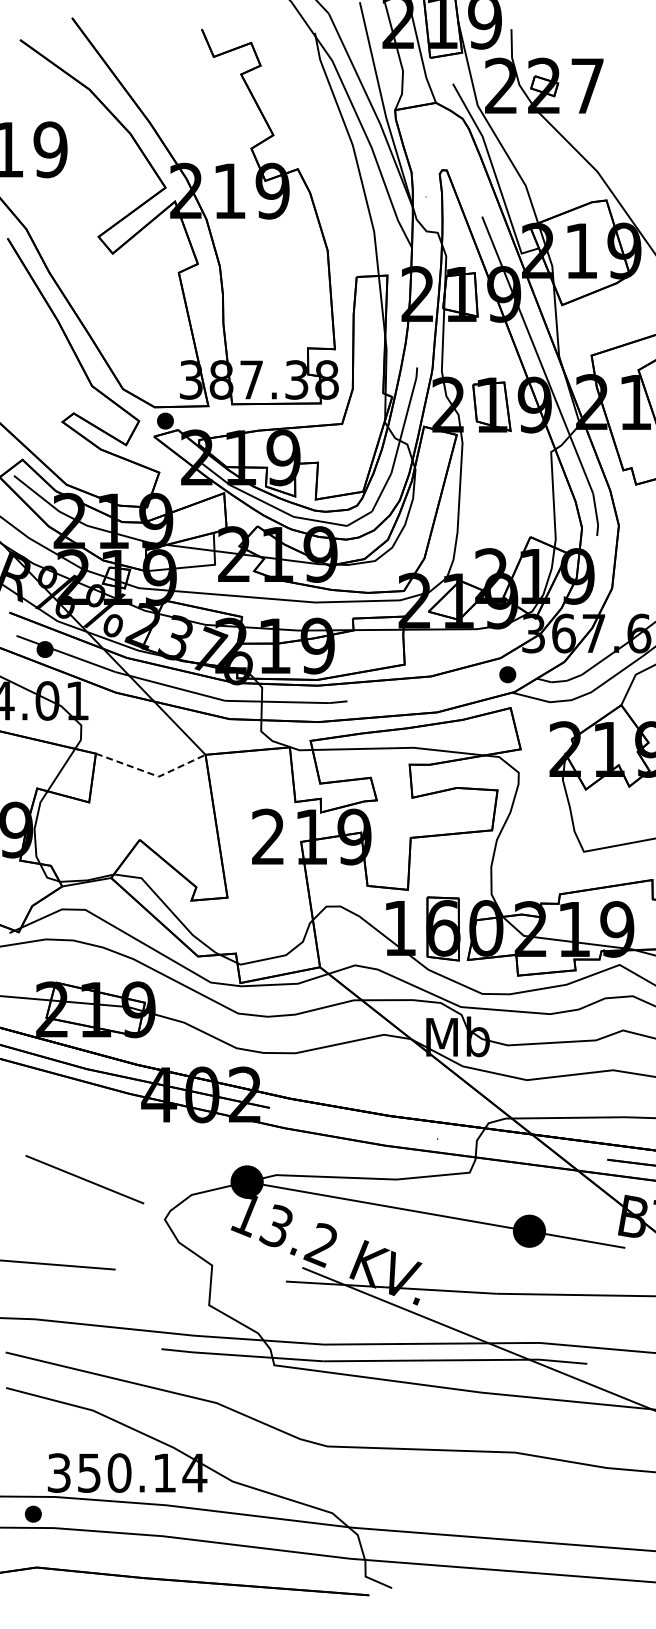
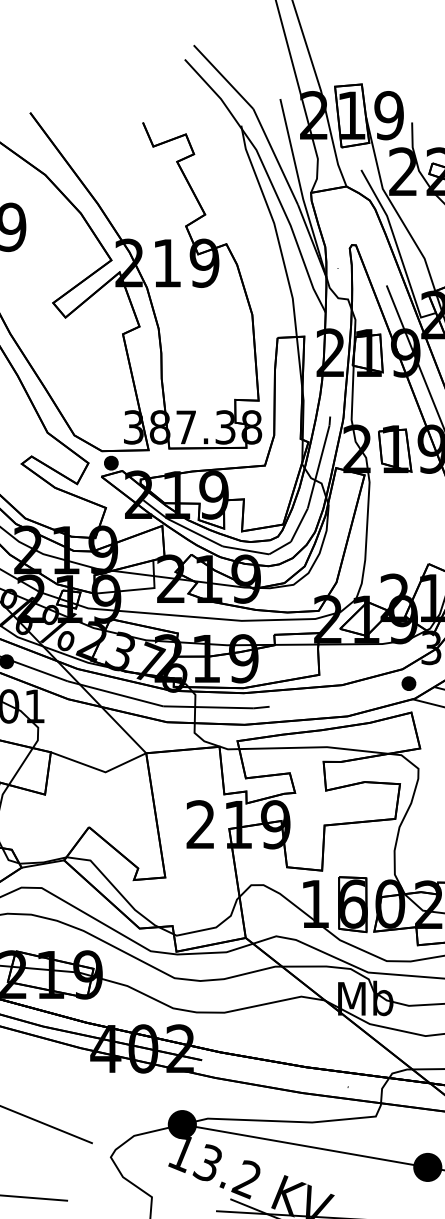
line: (152, 774) -> (100, 770), dashed -> solid

